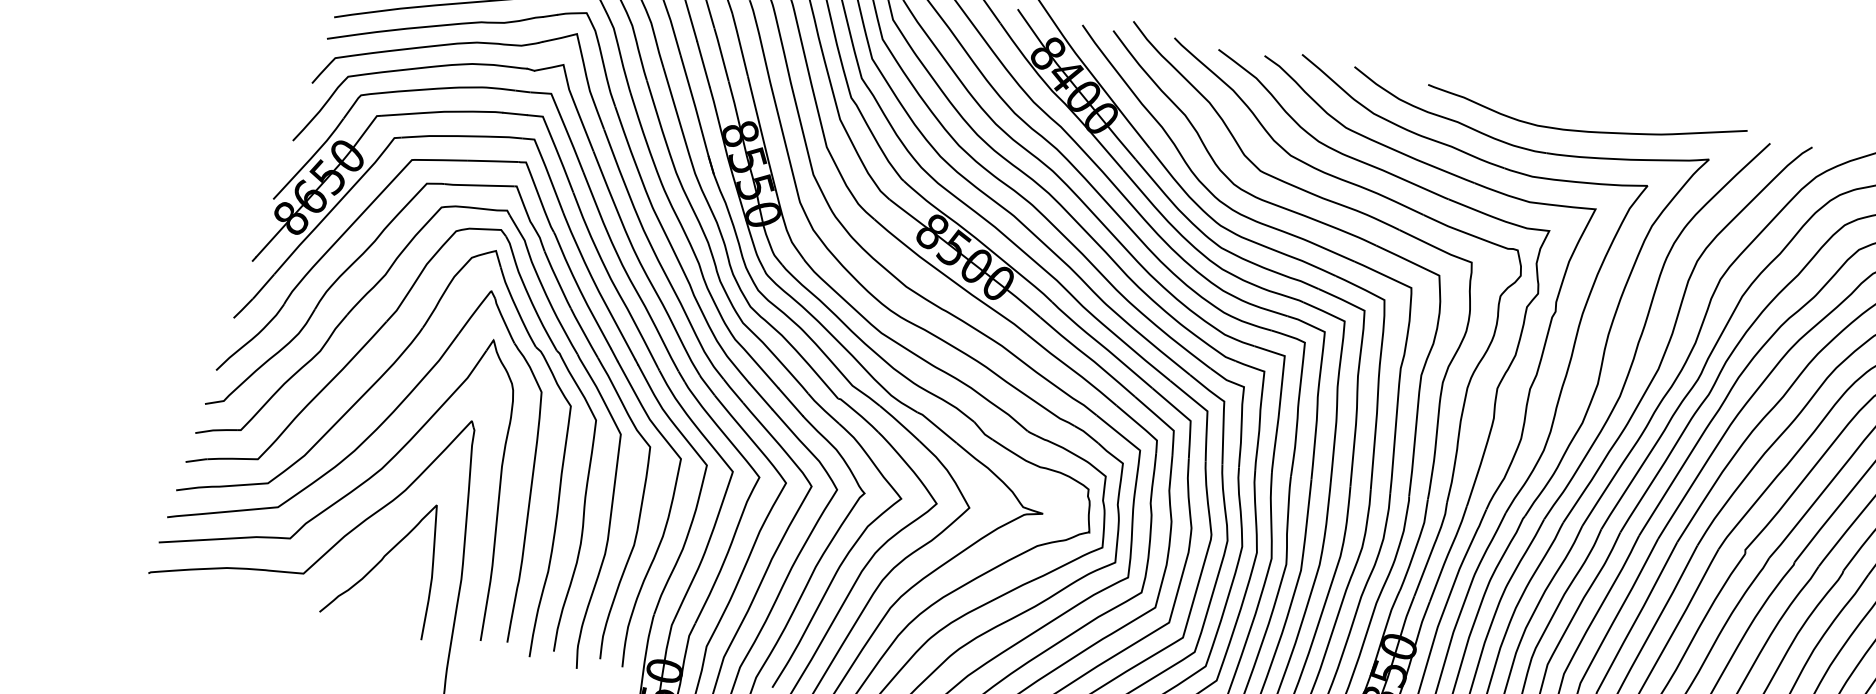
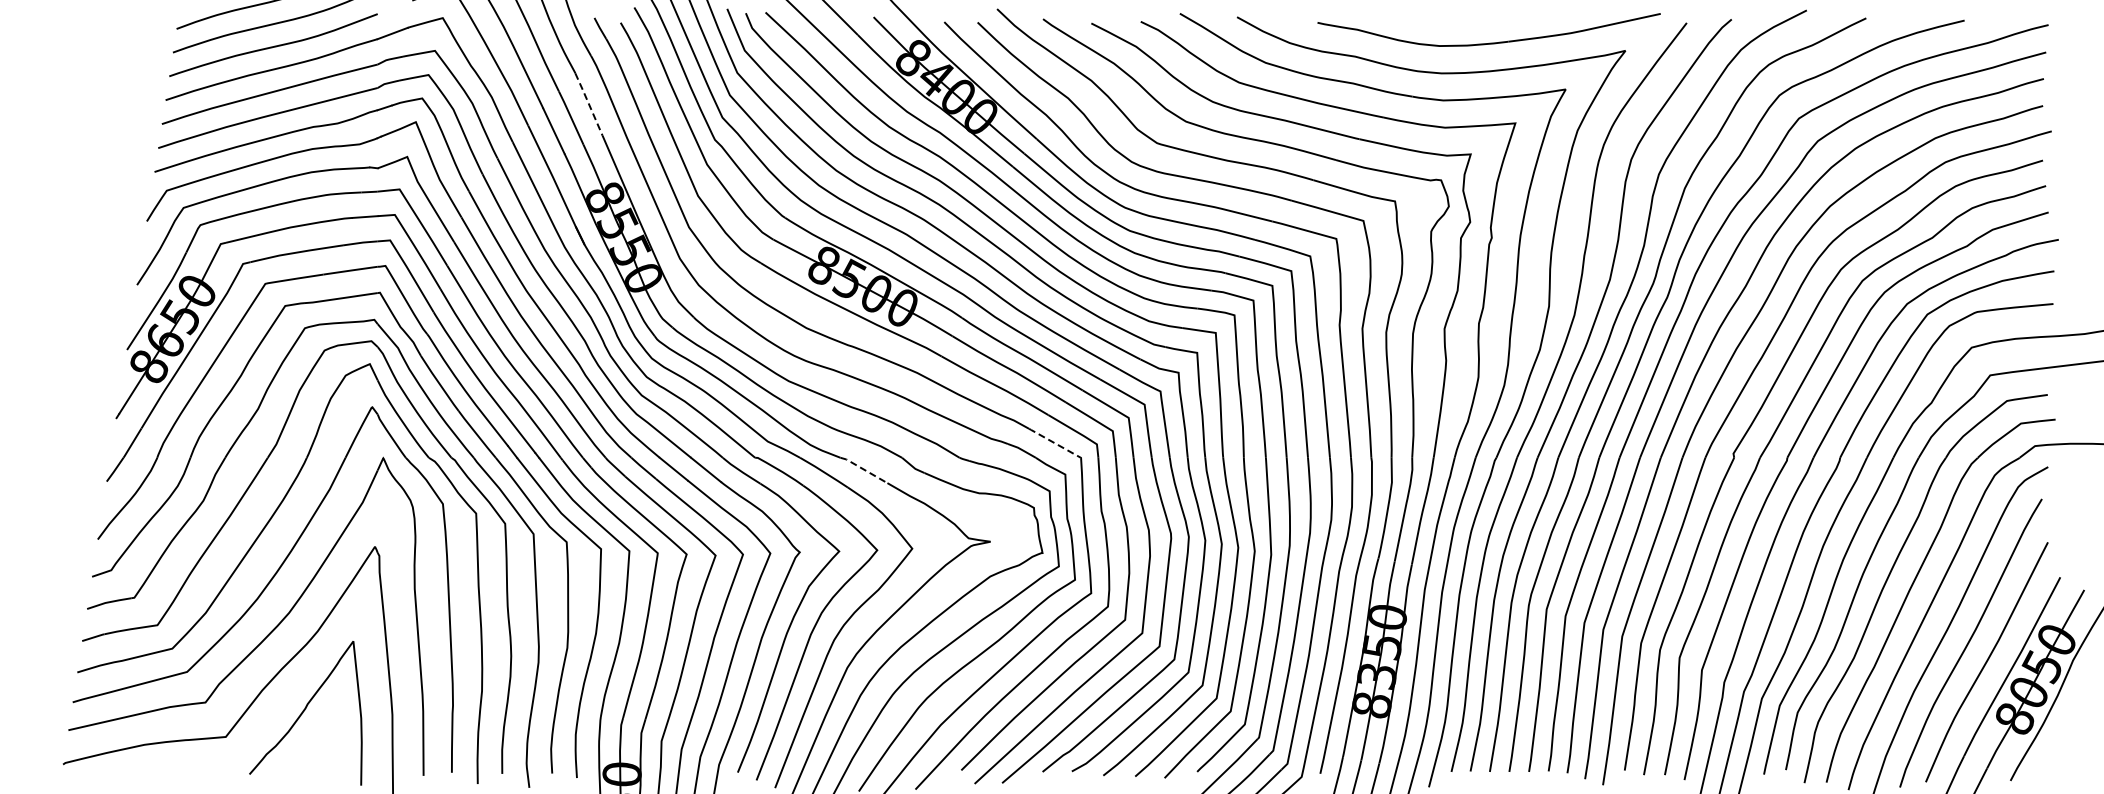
line: (739, 44) -> (588, 103), solid -> dashed
line: (936, 426) -> (863, 469), solid -> dashed
line: (1117, 432) -> (1054, 442), solid -> dashed

